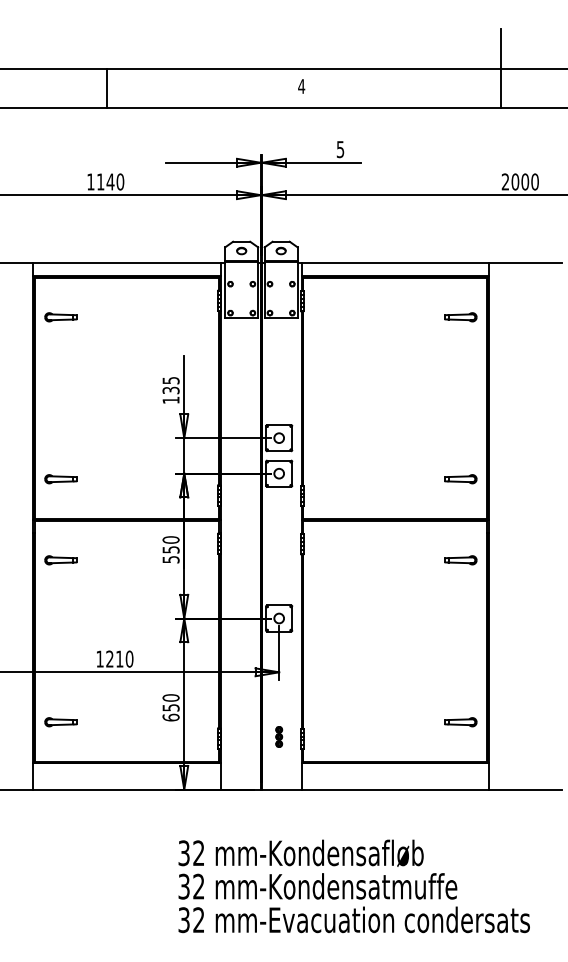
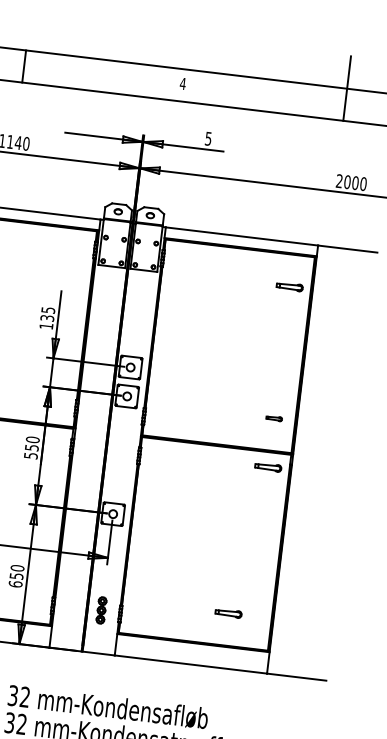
part: (460, 479) -> (274, 418), size x0.6
part: (460, 560) -> (268, 467), moved
part: (460, 722) -> (228, 613), moved
part: (279, 736) -> (101, 610), size x1.6

